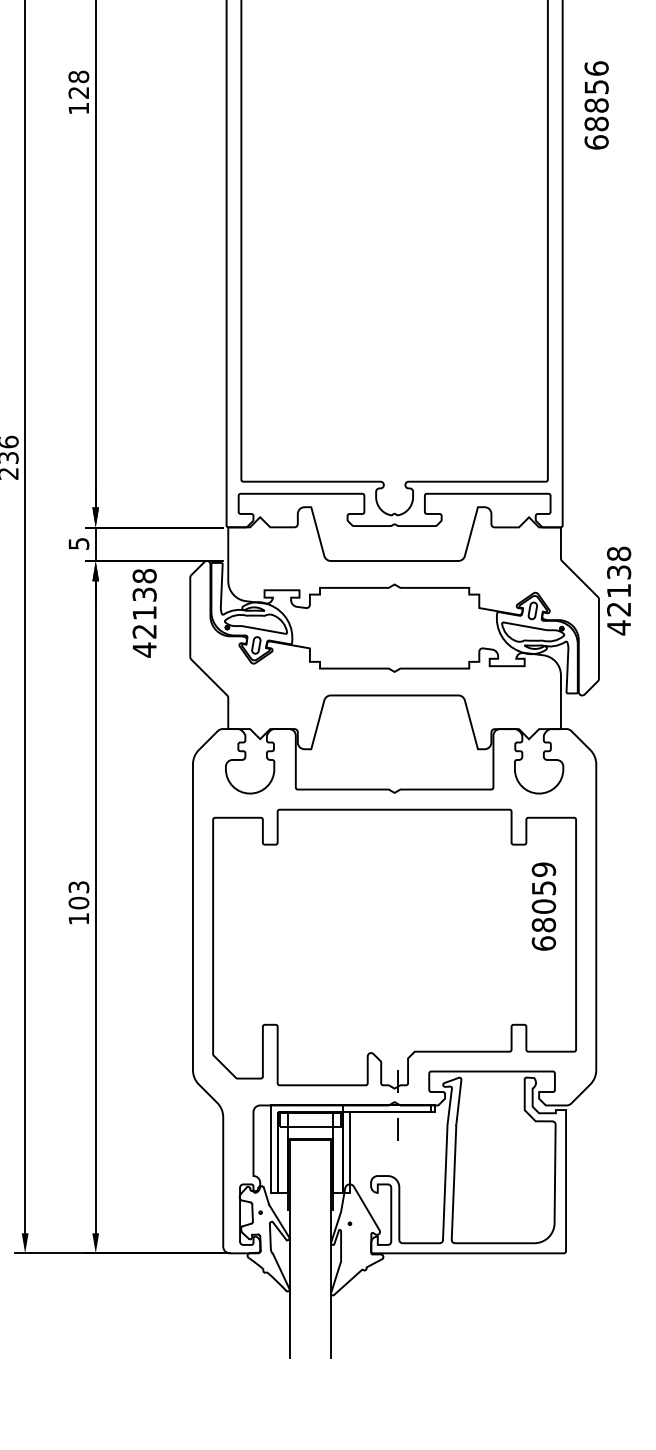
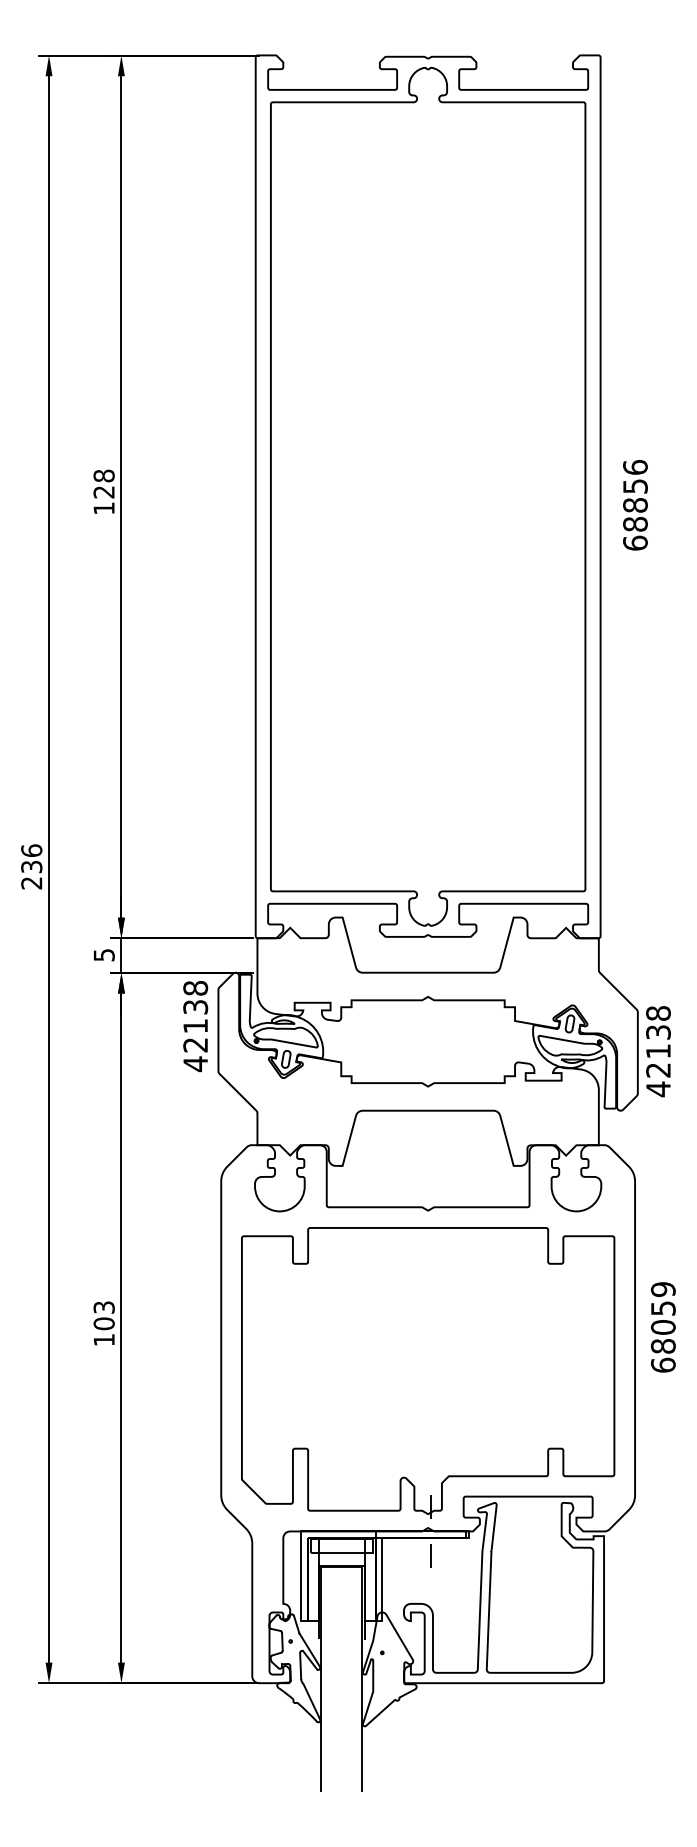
text: (619, 590) -> (658, 1051), moved
text: (144, 613) -> (195, 1026), moved
text: (544, 906) -> (663, 1327), moved

